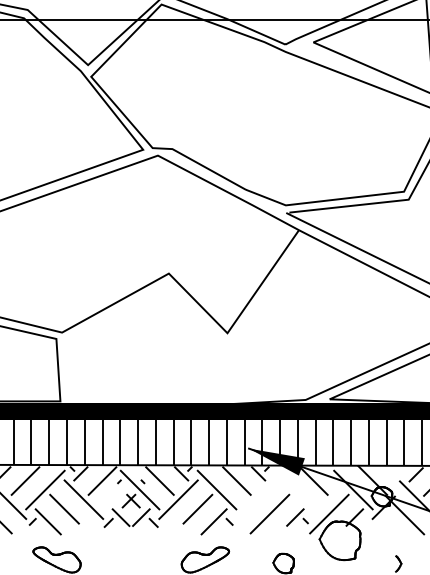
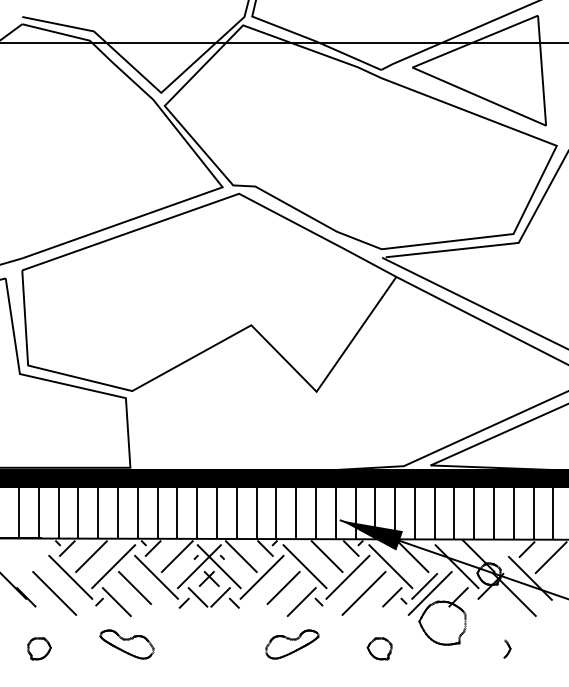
line: (122, 489) -> (199, 566), added
line: (293, 489) -> (390, 566), added
line: (255, 498) -> (347, 576), added
line: (324, 507) -> (424, 586), added

